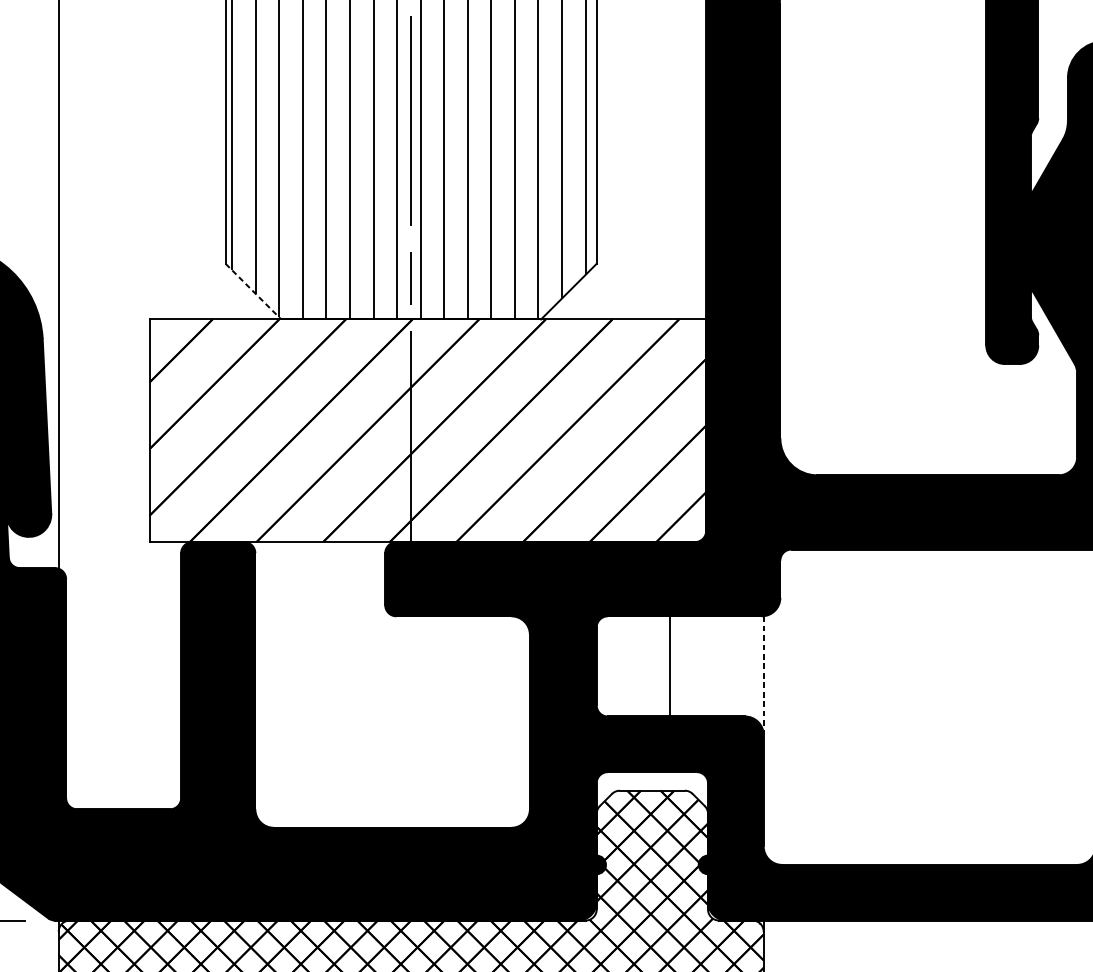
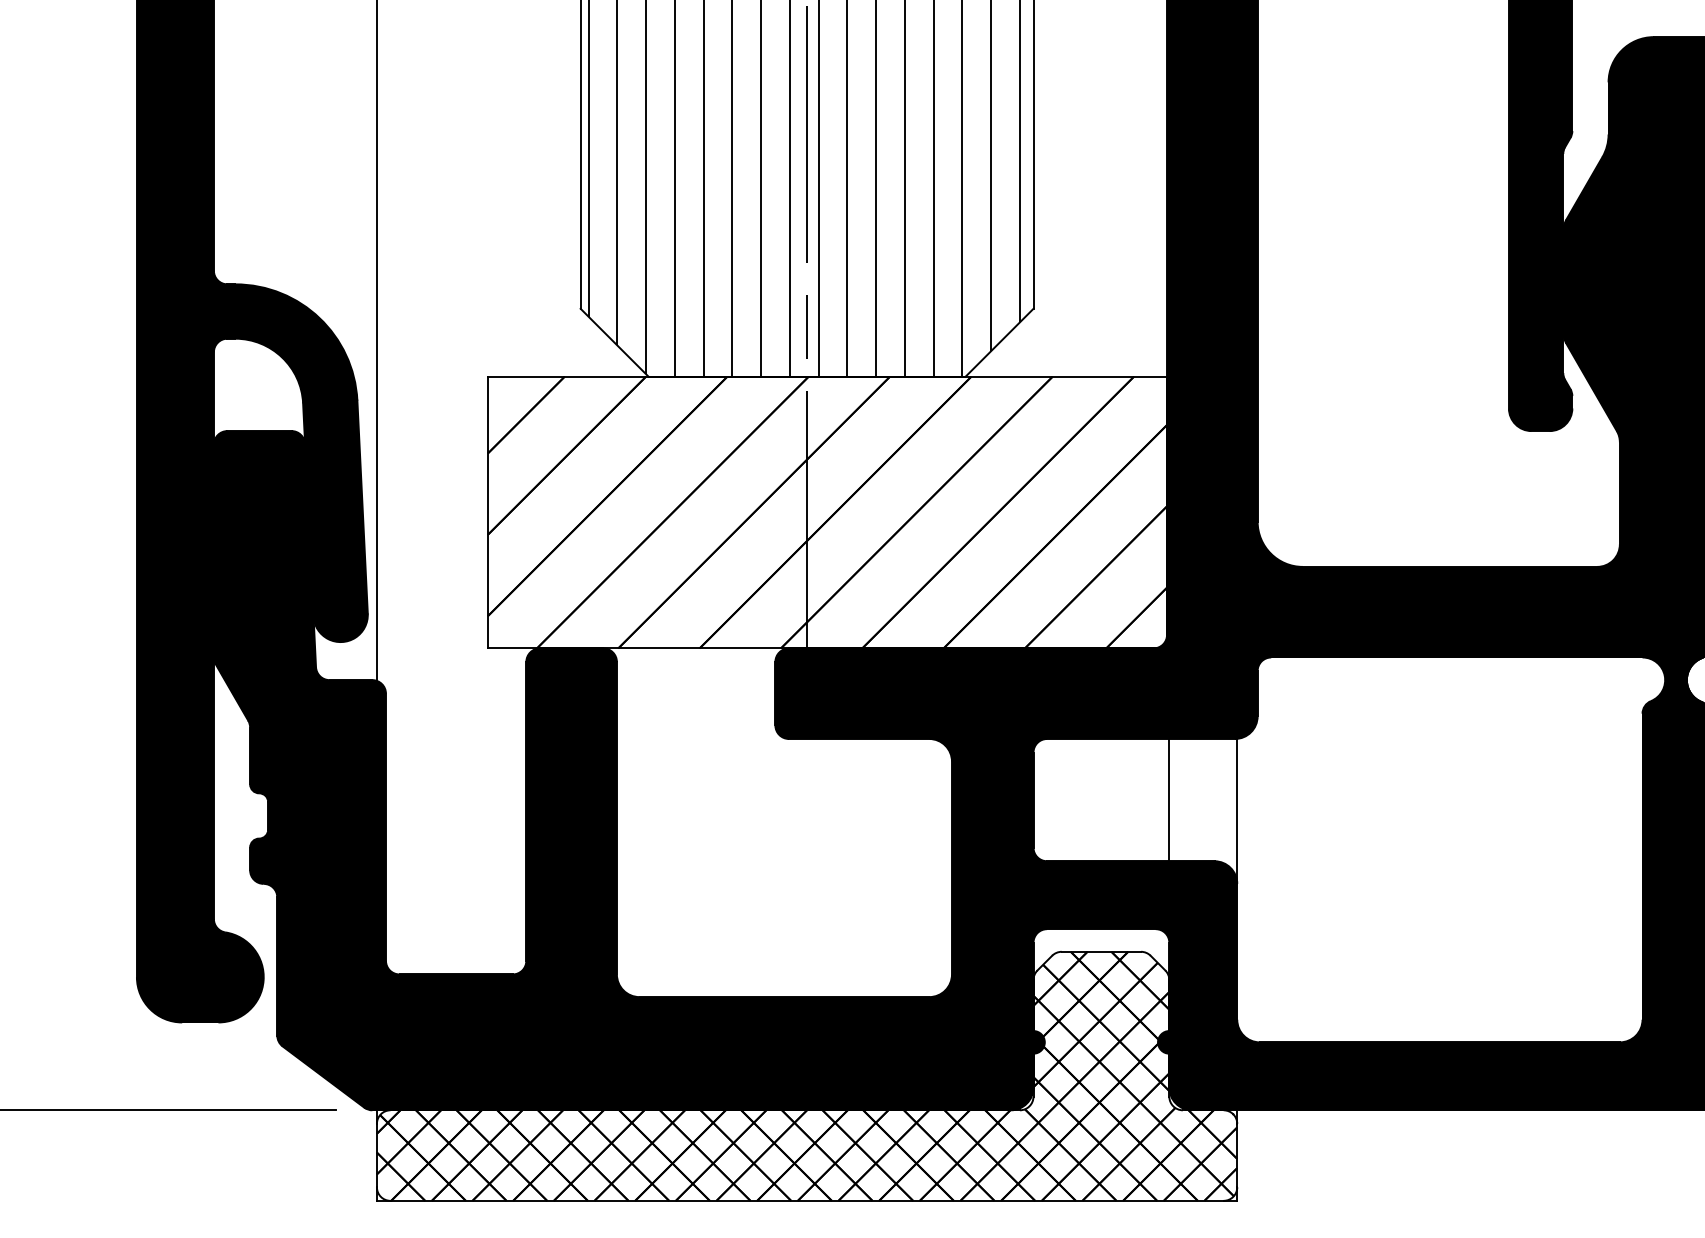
line: (253, 292) -> (614, 343), dashed -> solid
line: (669, 665) -> (1169, 799), moved
line: (763, 675) -> (1237, 811), dashed -> solid

